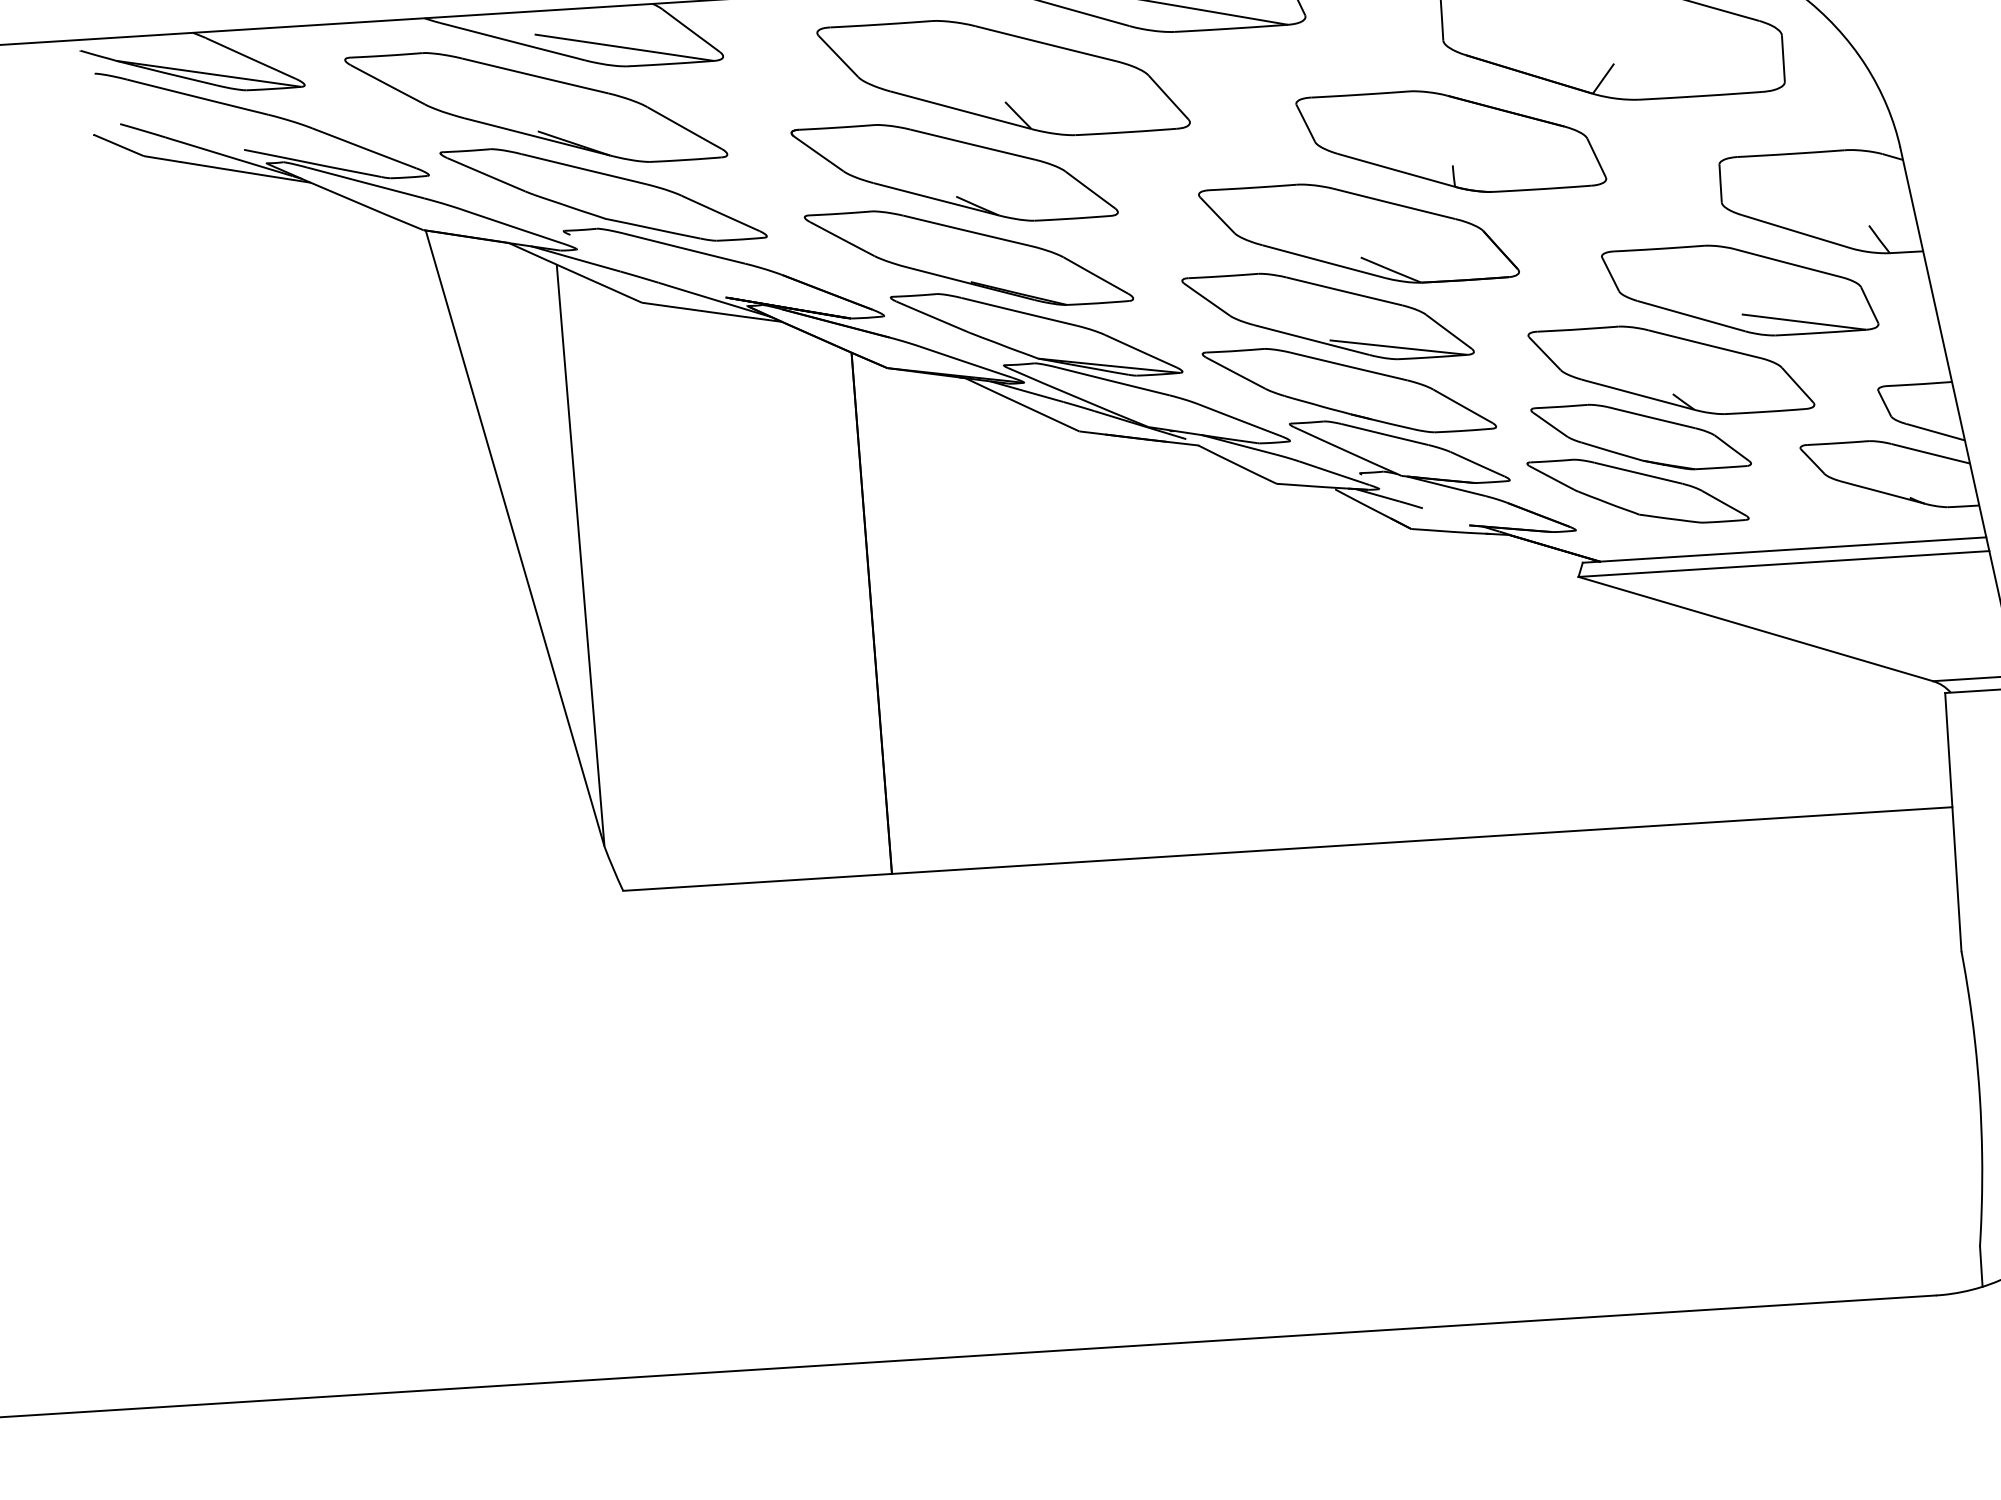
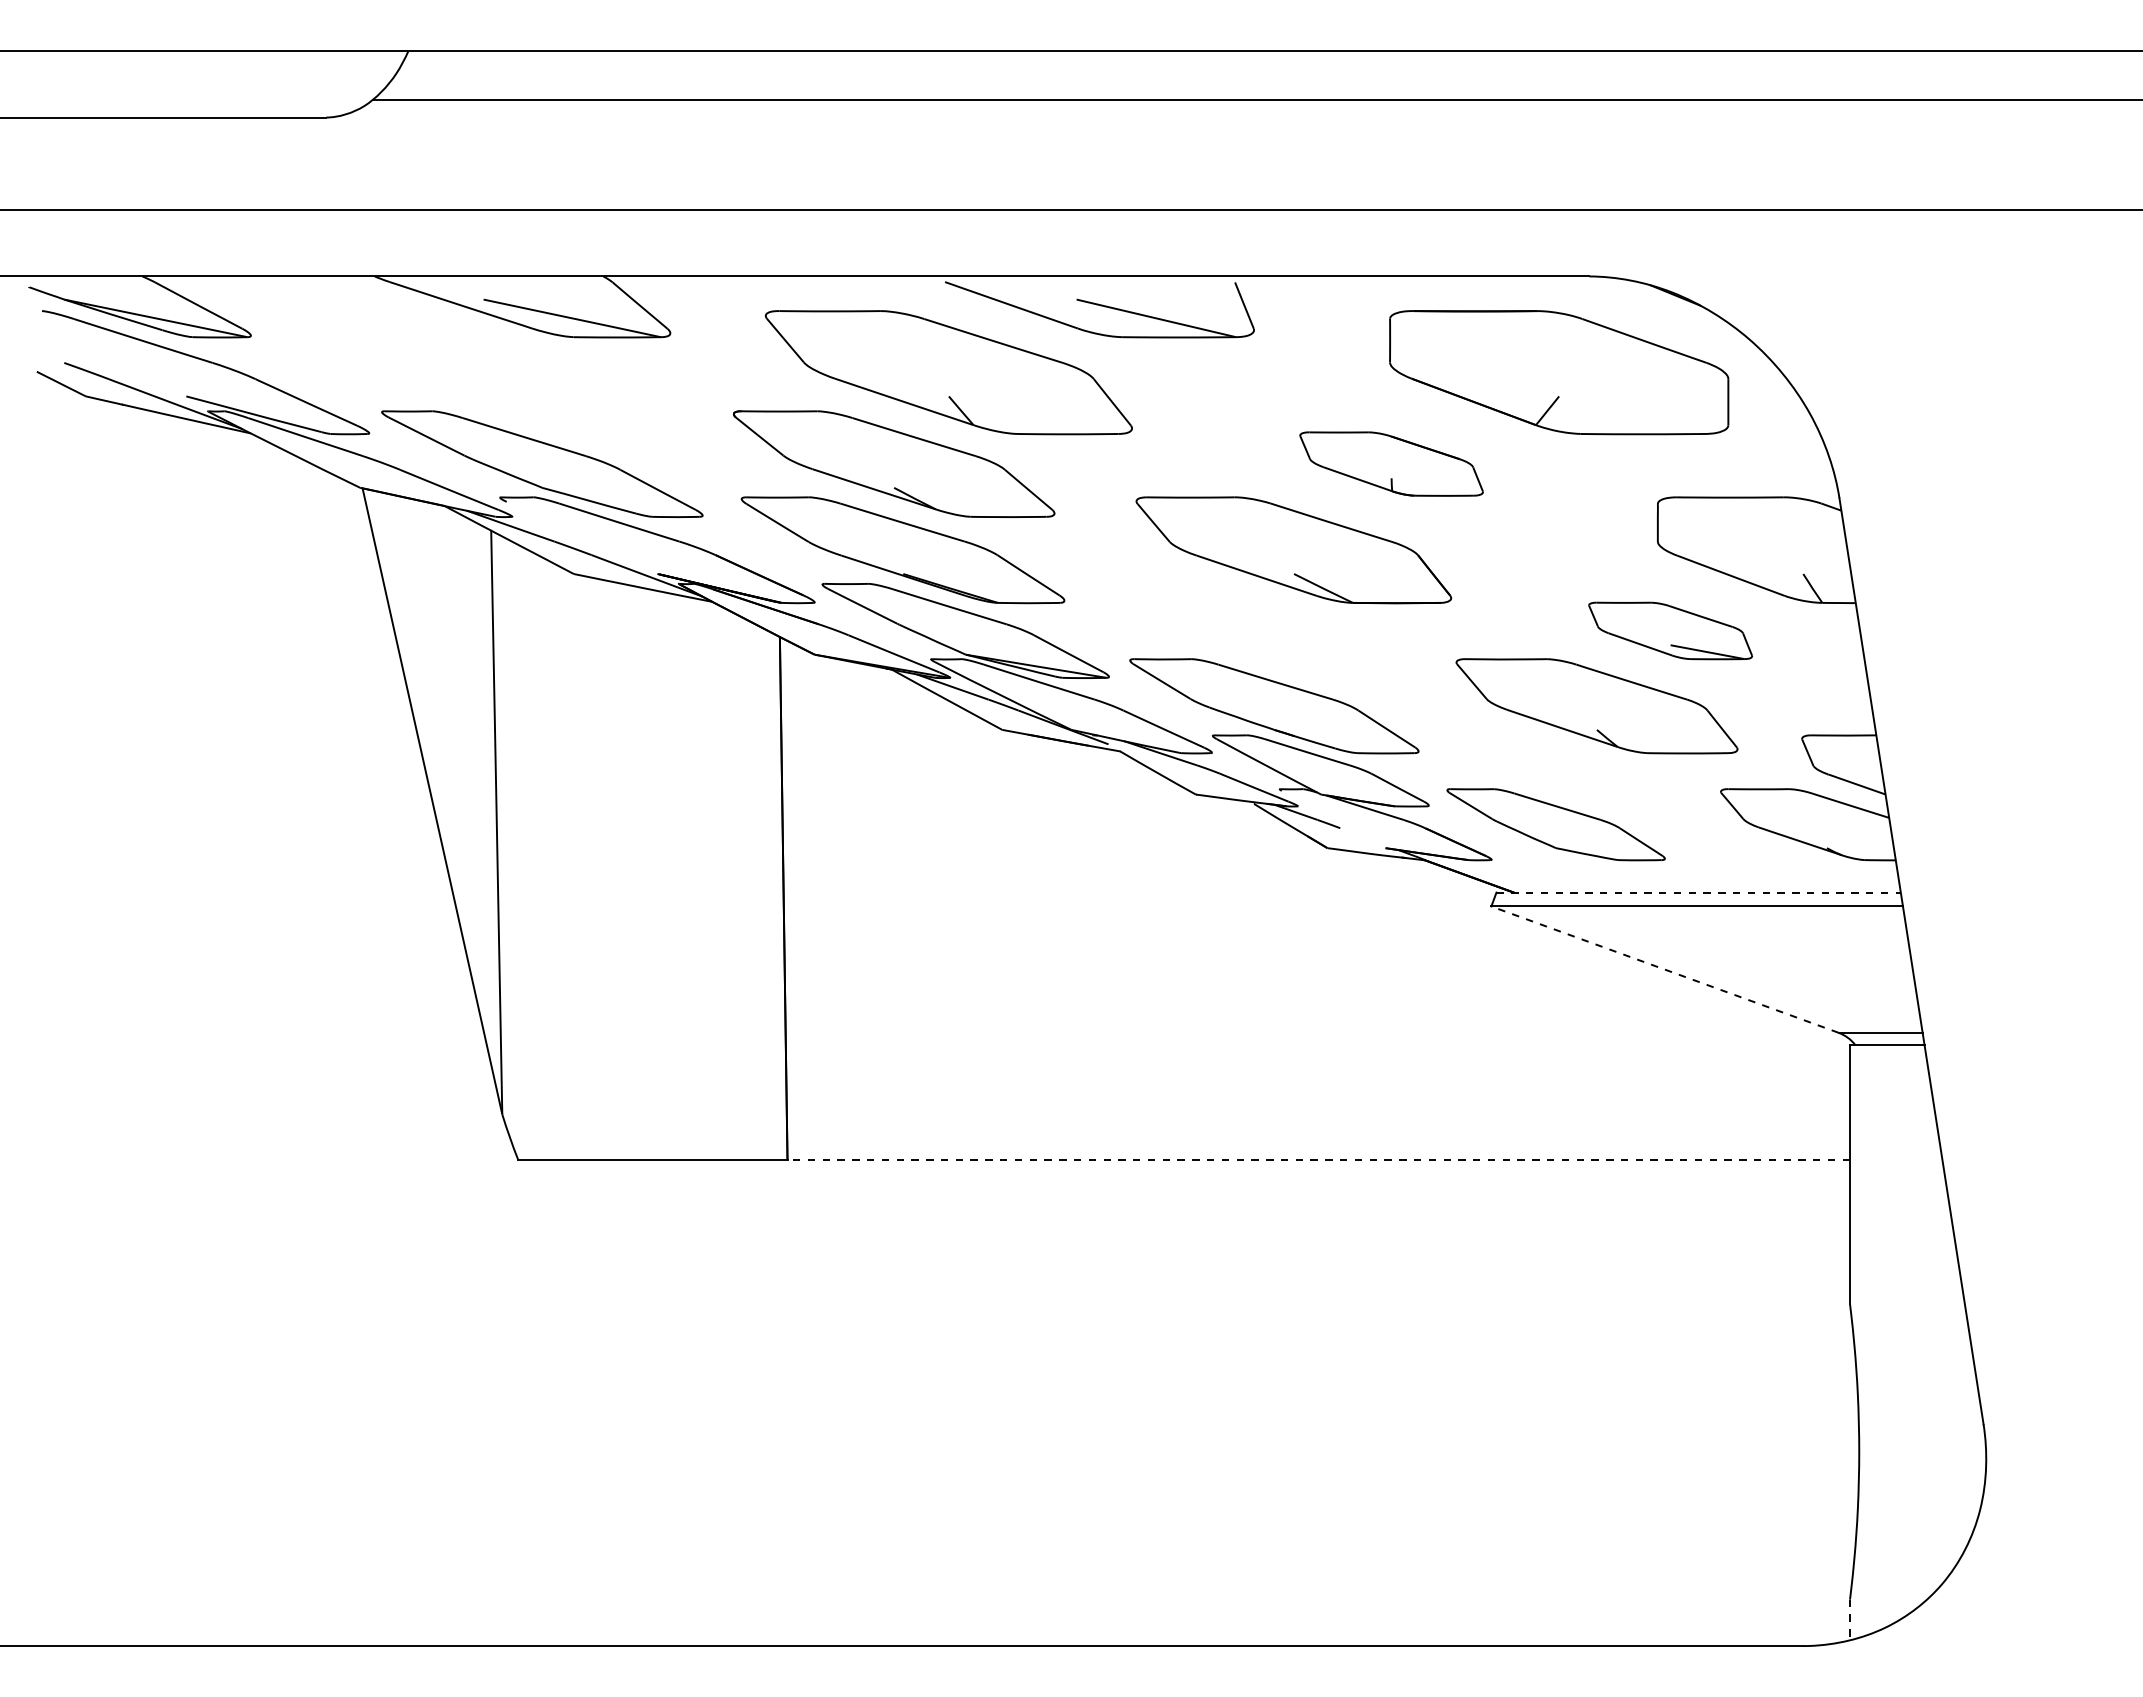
part: (536, 107) -> (480, 372), removed
part: (1451, 141) -> (1391, 463), size x0.6
part: (1740, 290) -> (1670, 630), size x0.6
part: (1327, 316) -> (1257, 630), removed
part: (1641, 436) -> (1562, 770), removed
line: (1785, 549) -> (1699, 892), solid -> dashed
line: (1756, 628) -> (1665, 969), solid -> dashed
line: (1421, 840) -> (1318, 1159), solid -> dashed
line: (1981, 1267) -> (1850, 1620), solid -> dashed

